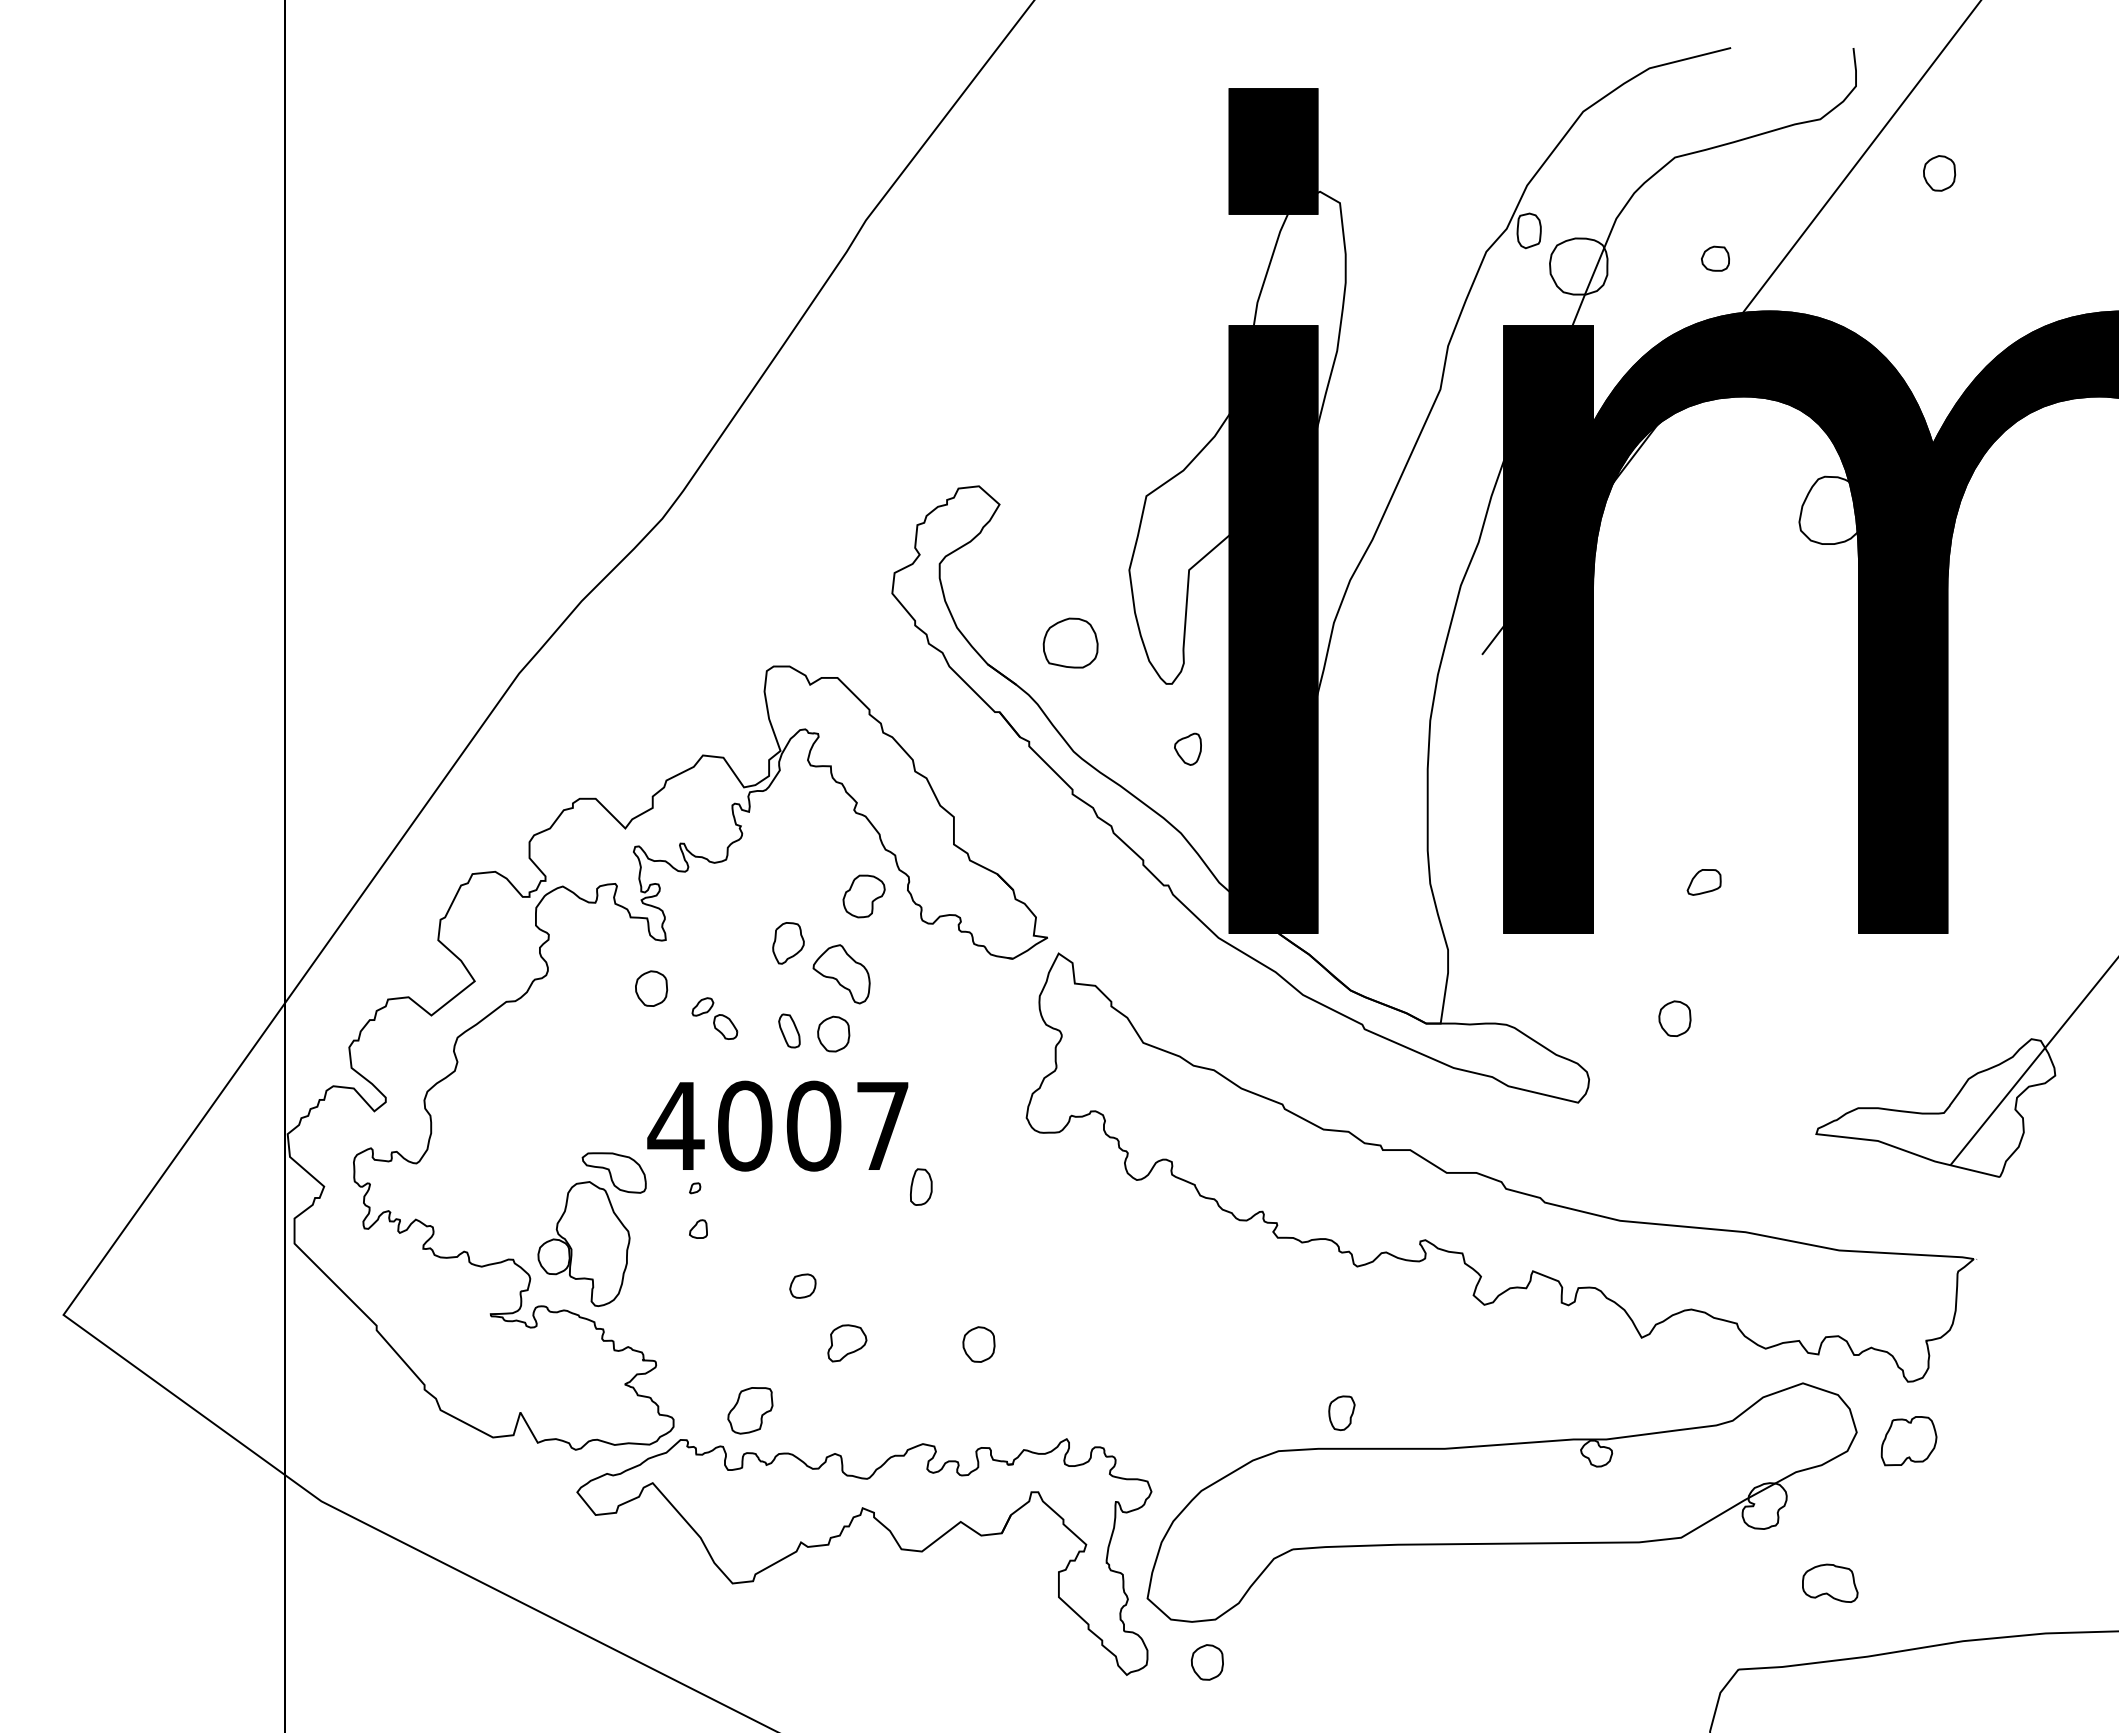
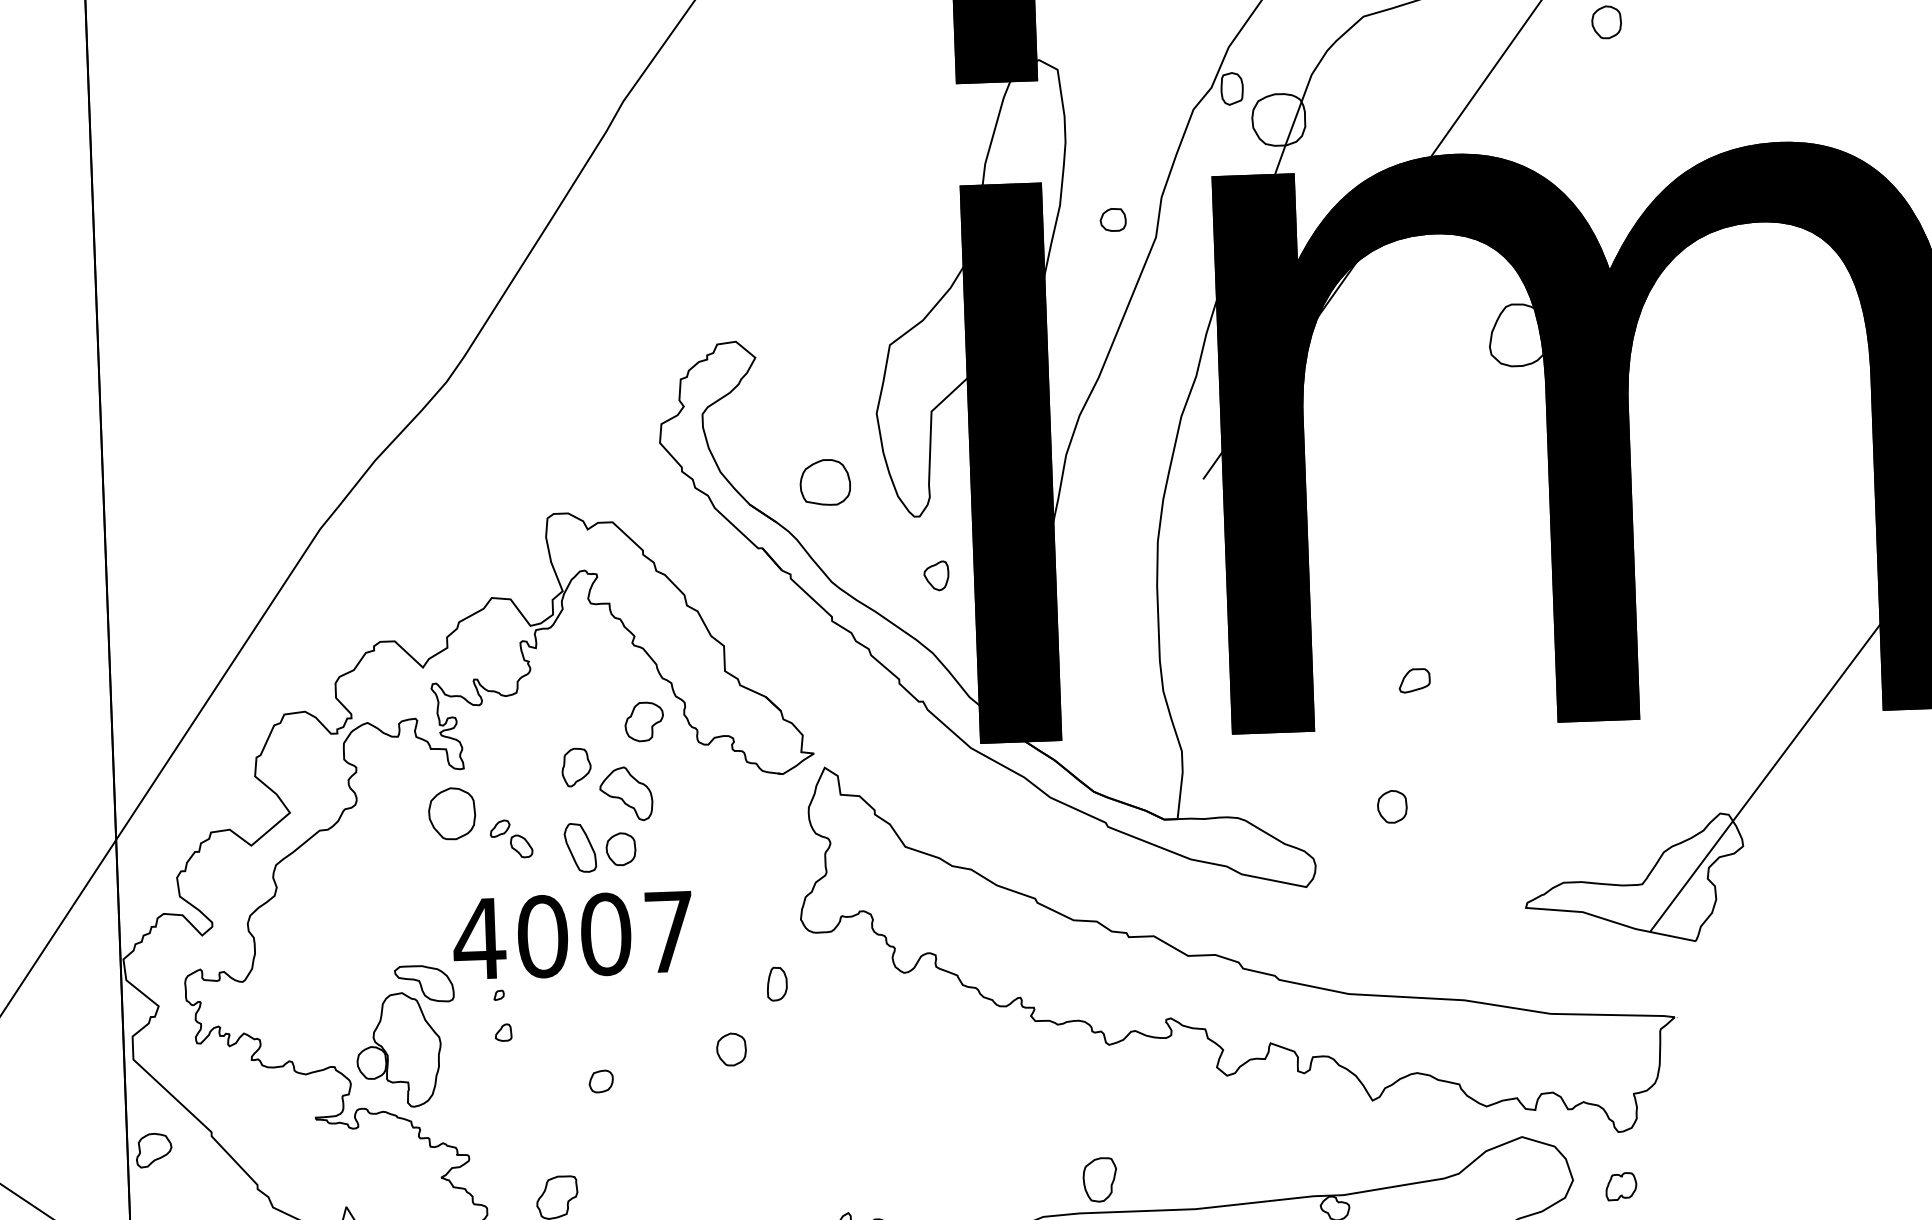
part: (1715, 258) -> (1113, 219), moved
part: (651, 988) -> (452, 813), size x1.6
part: (789, 1030) -> (580, 847), size x1.6
part: (921, 1186) -> (777, 983), moved
part: (847, 1343) -> (154, 1150), moved
part: (978, 1344) -> (731, 1049), moved
part: (1341, 1413) -> (1099, 1180), size x1.4
part: (1908, 1441) -> (1620, 1186), size x0.6

